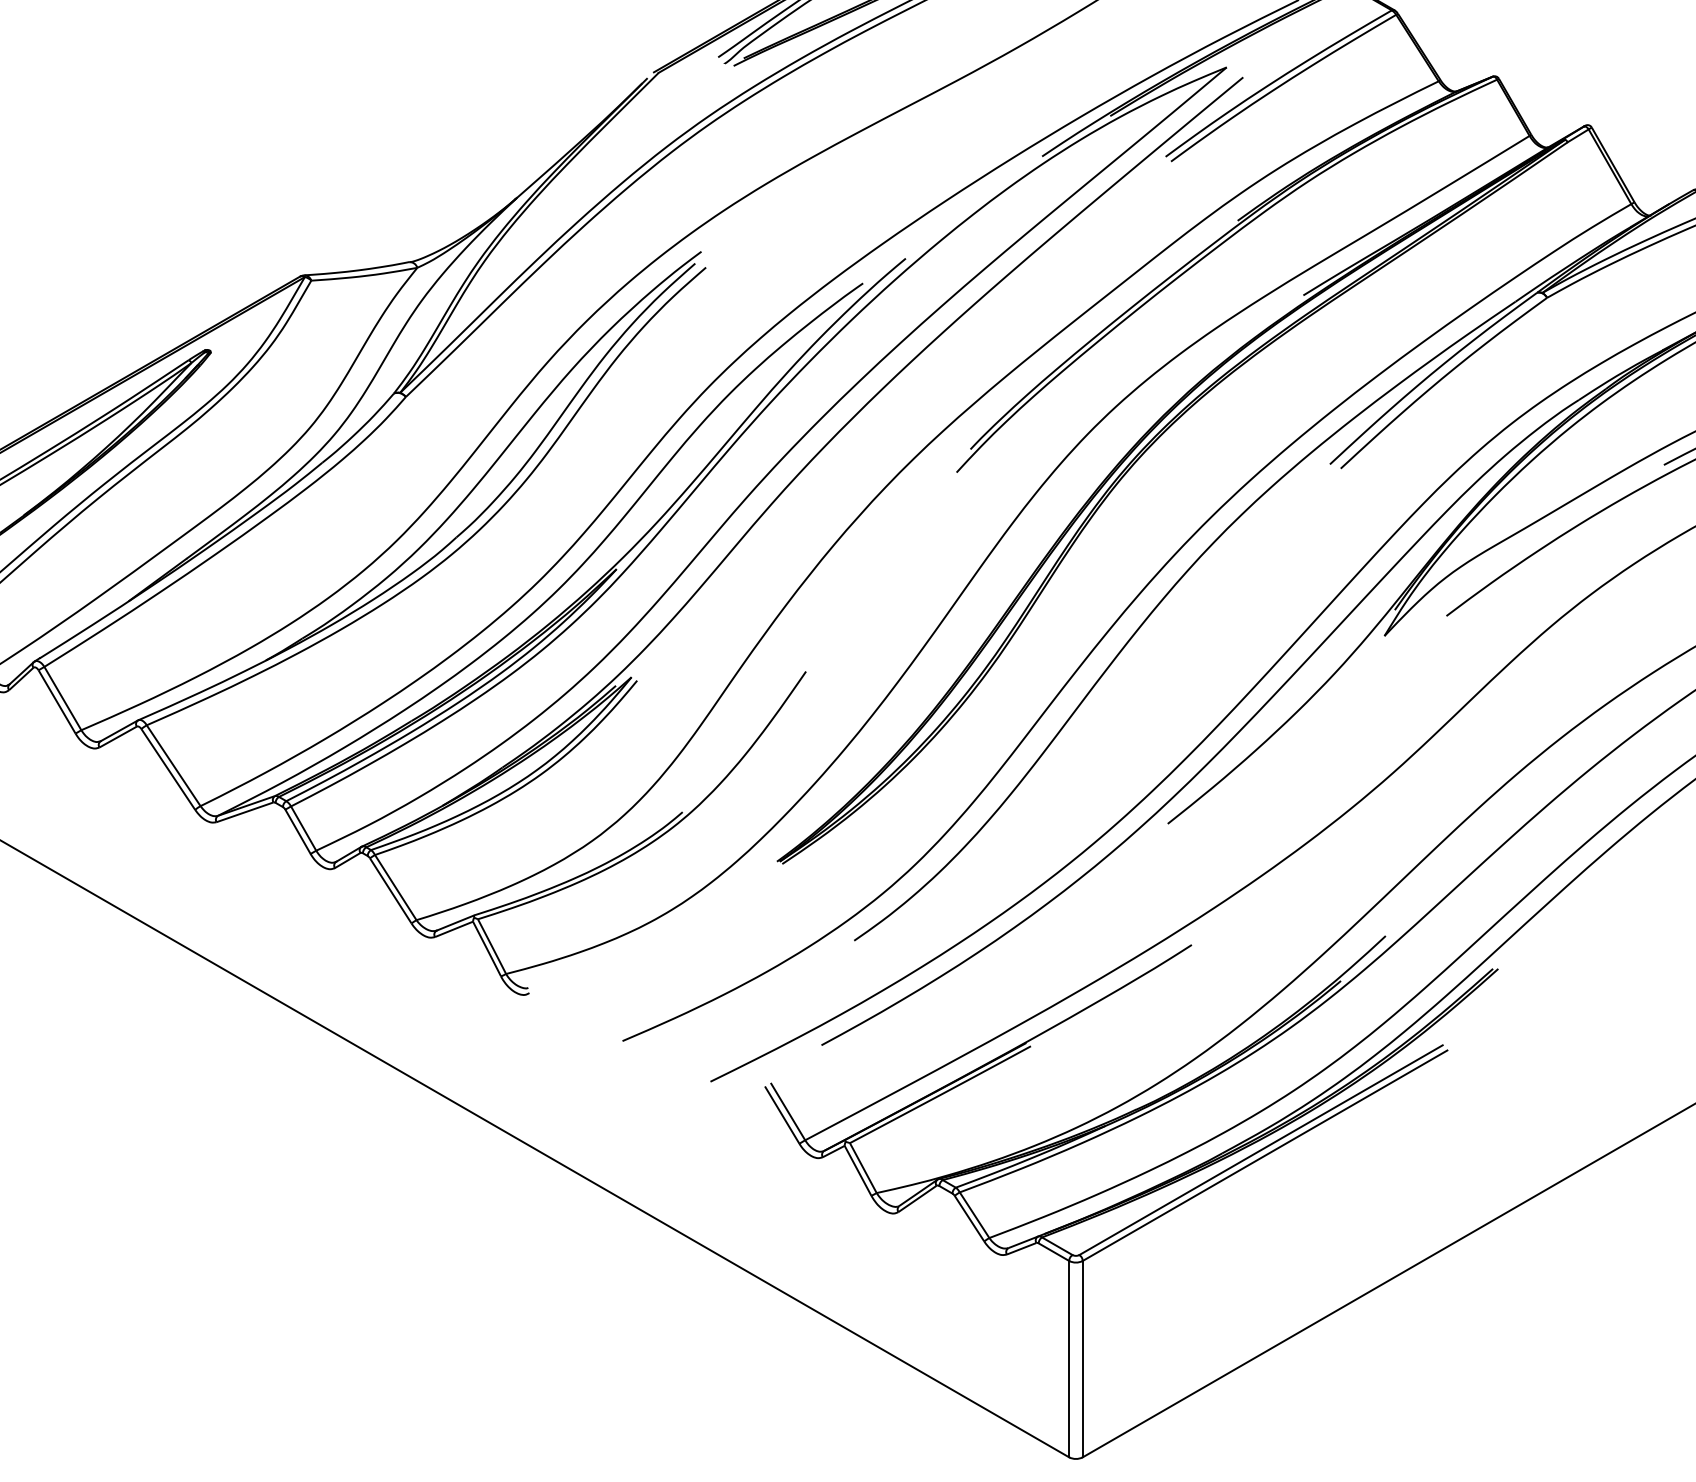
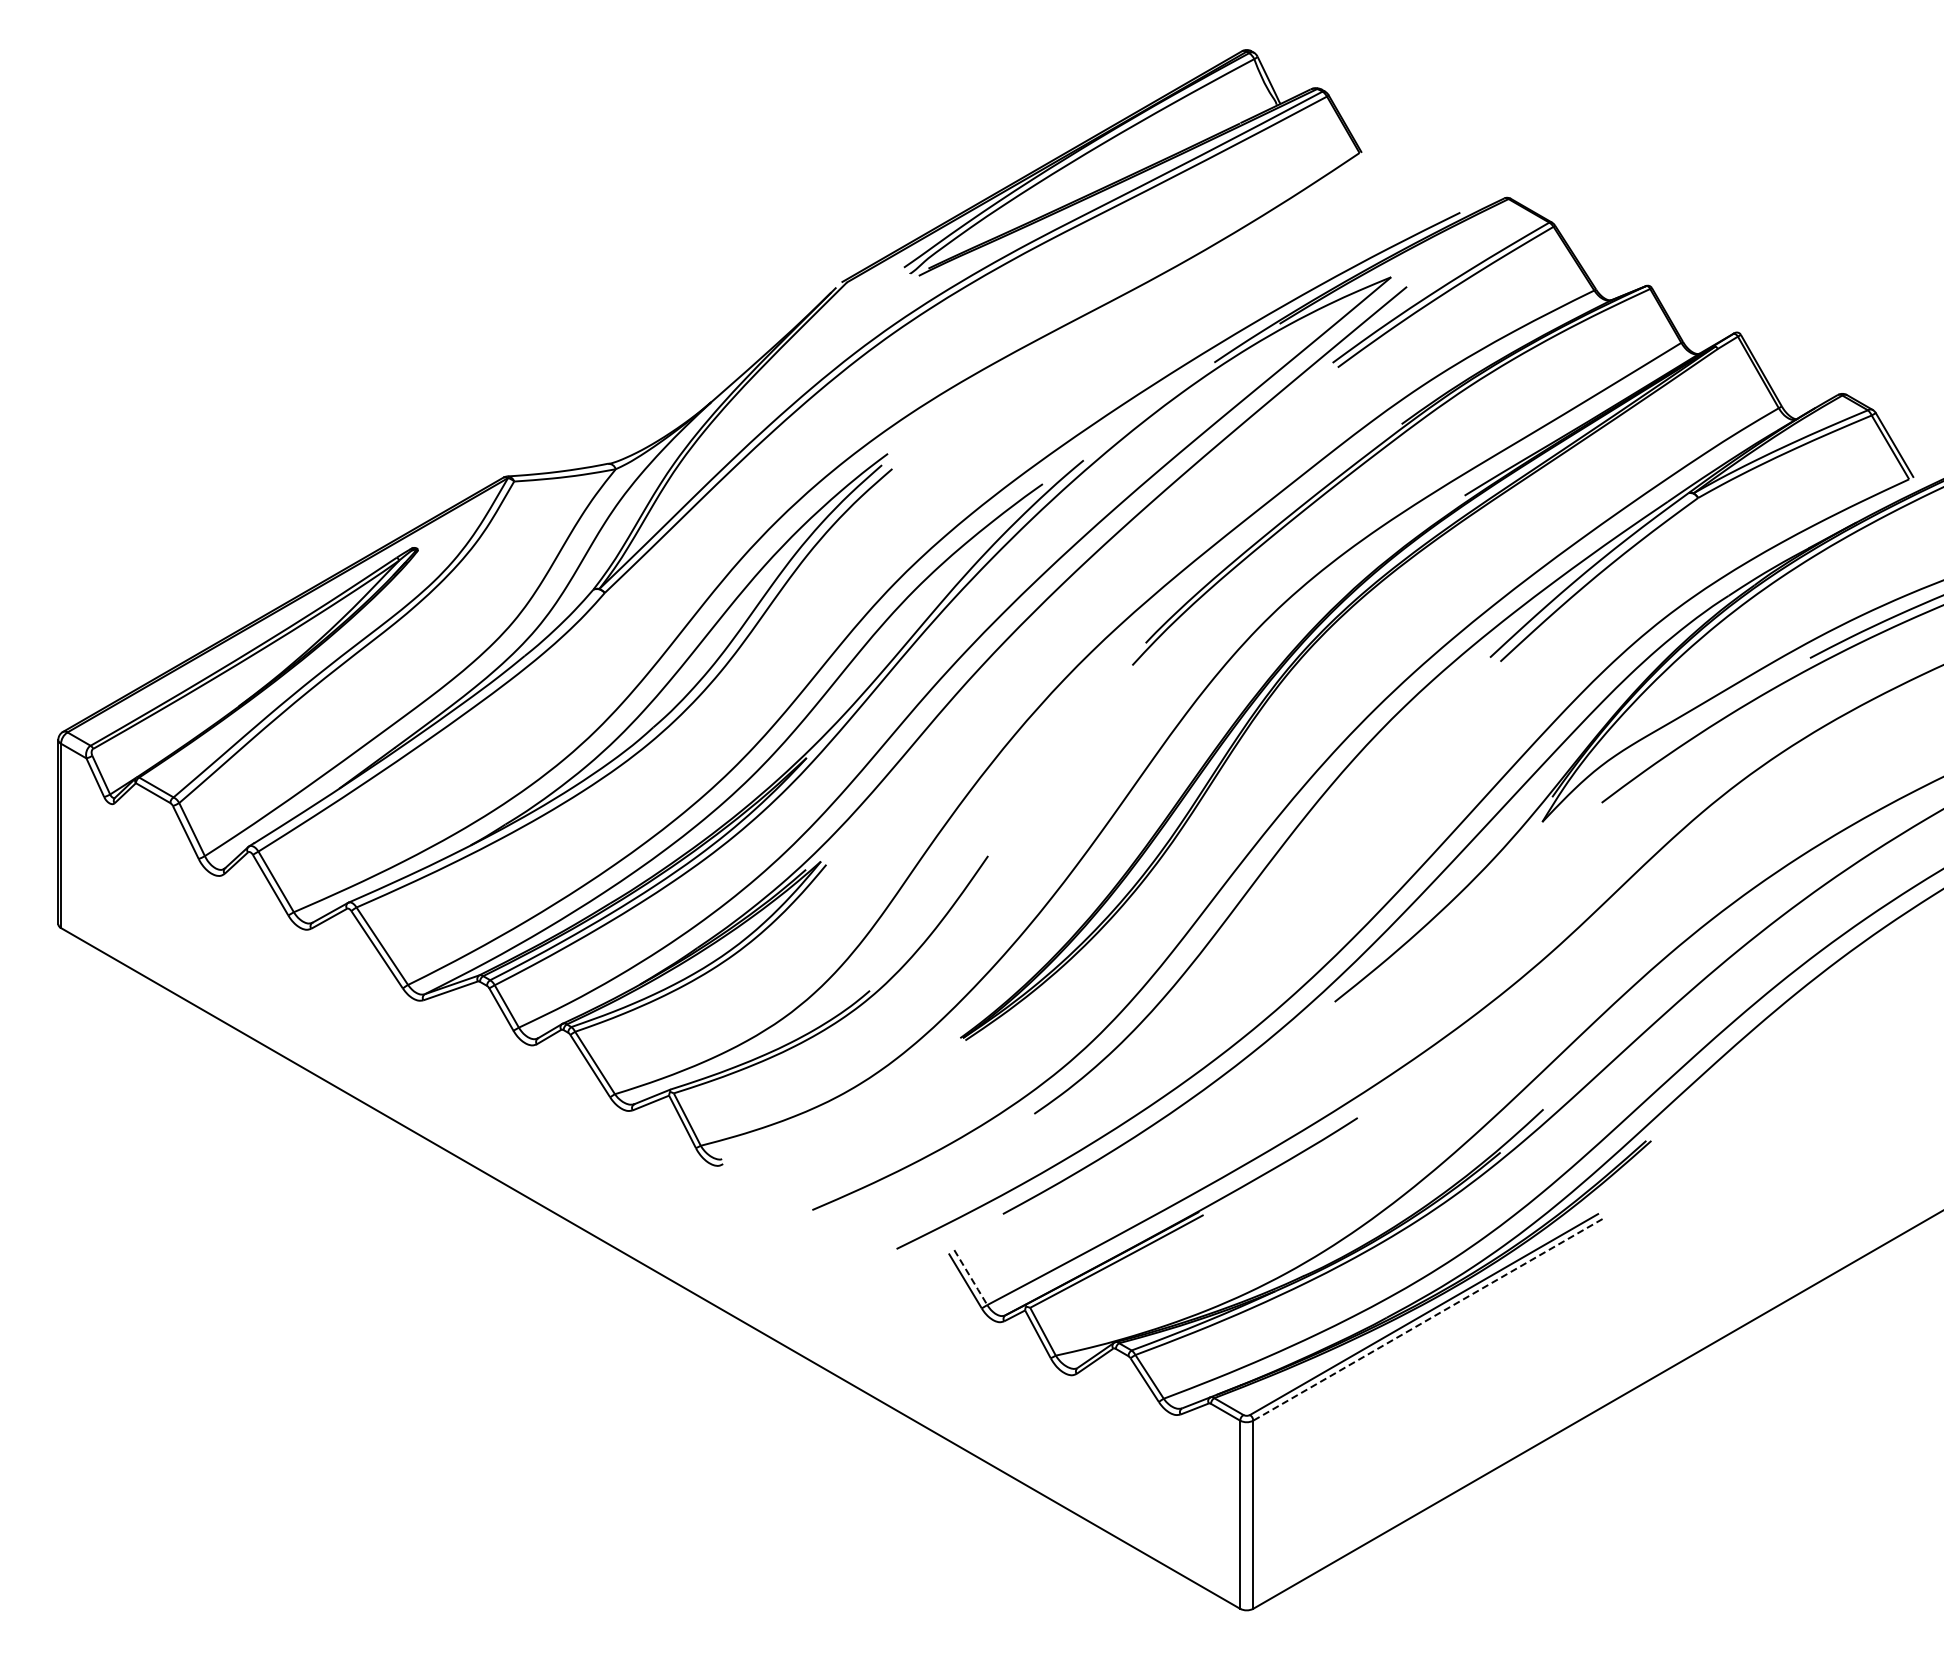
line: (787, 1111) -> (970, 1277), solid -> dashed
line: (1264, 1155) -> (1427, 1319), solid -> dashed

